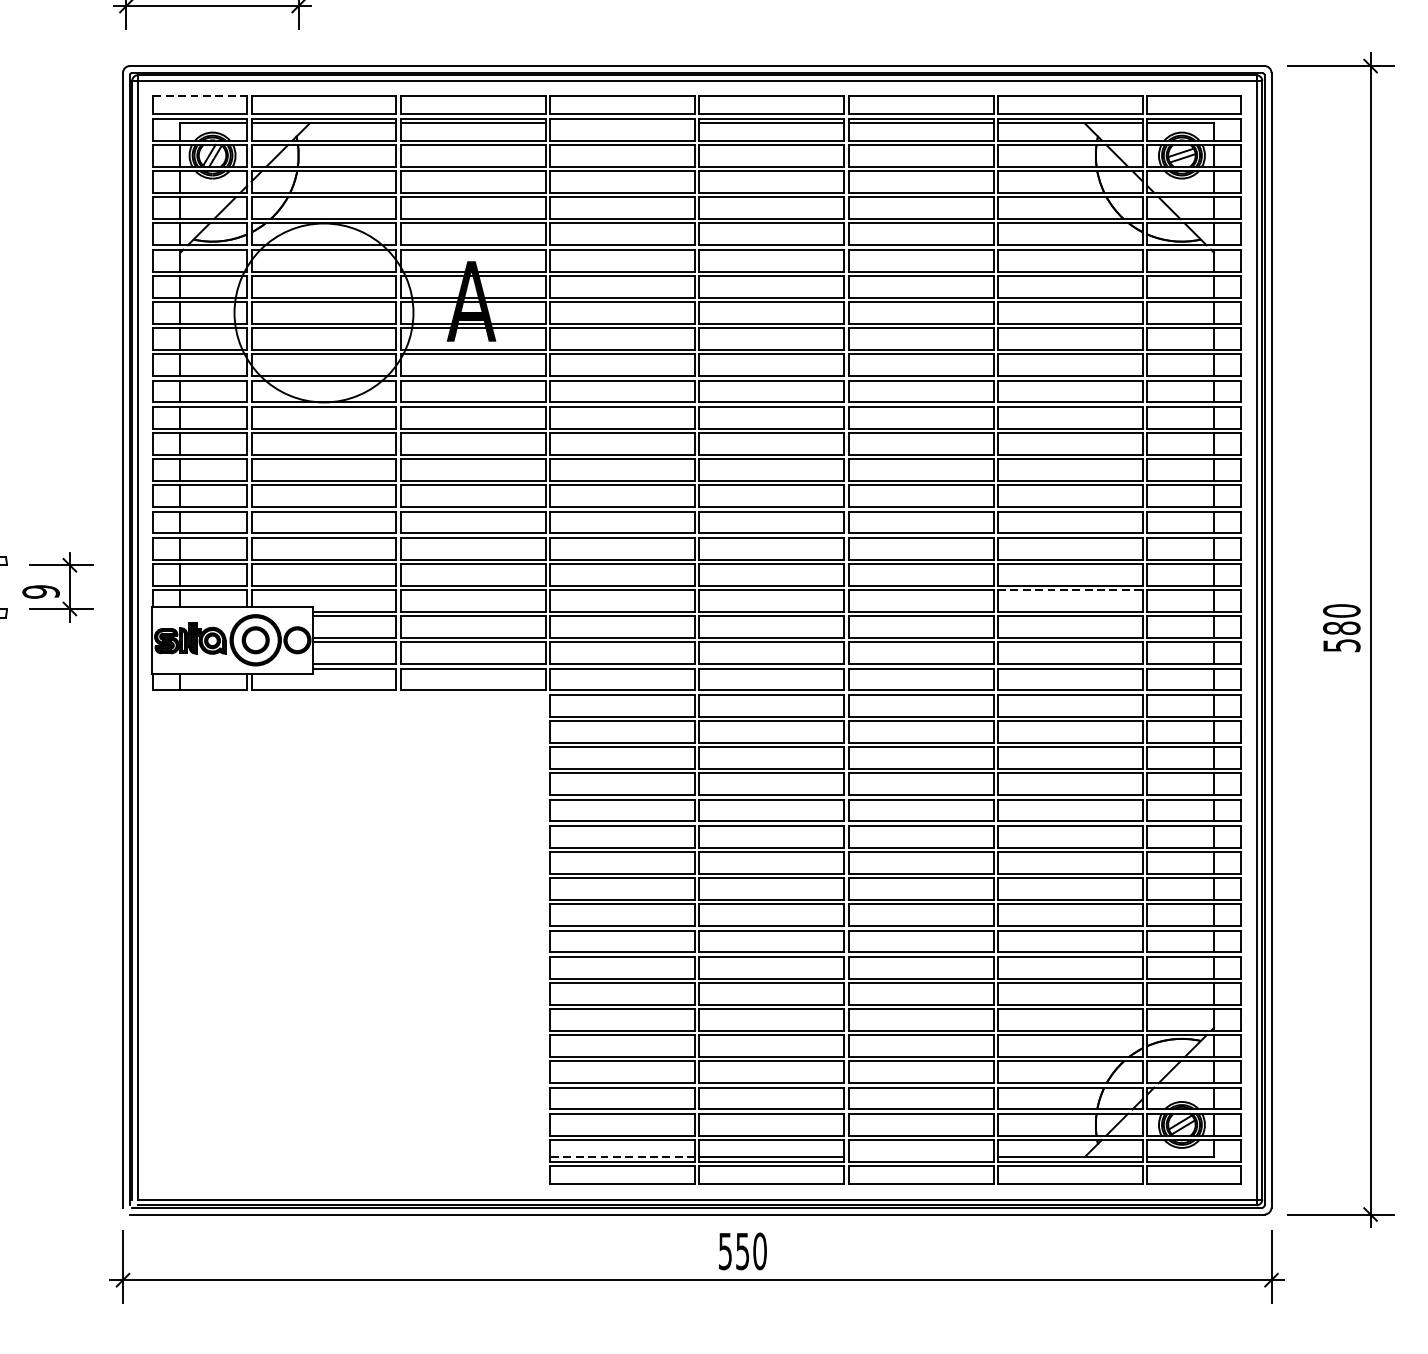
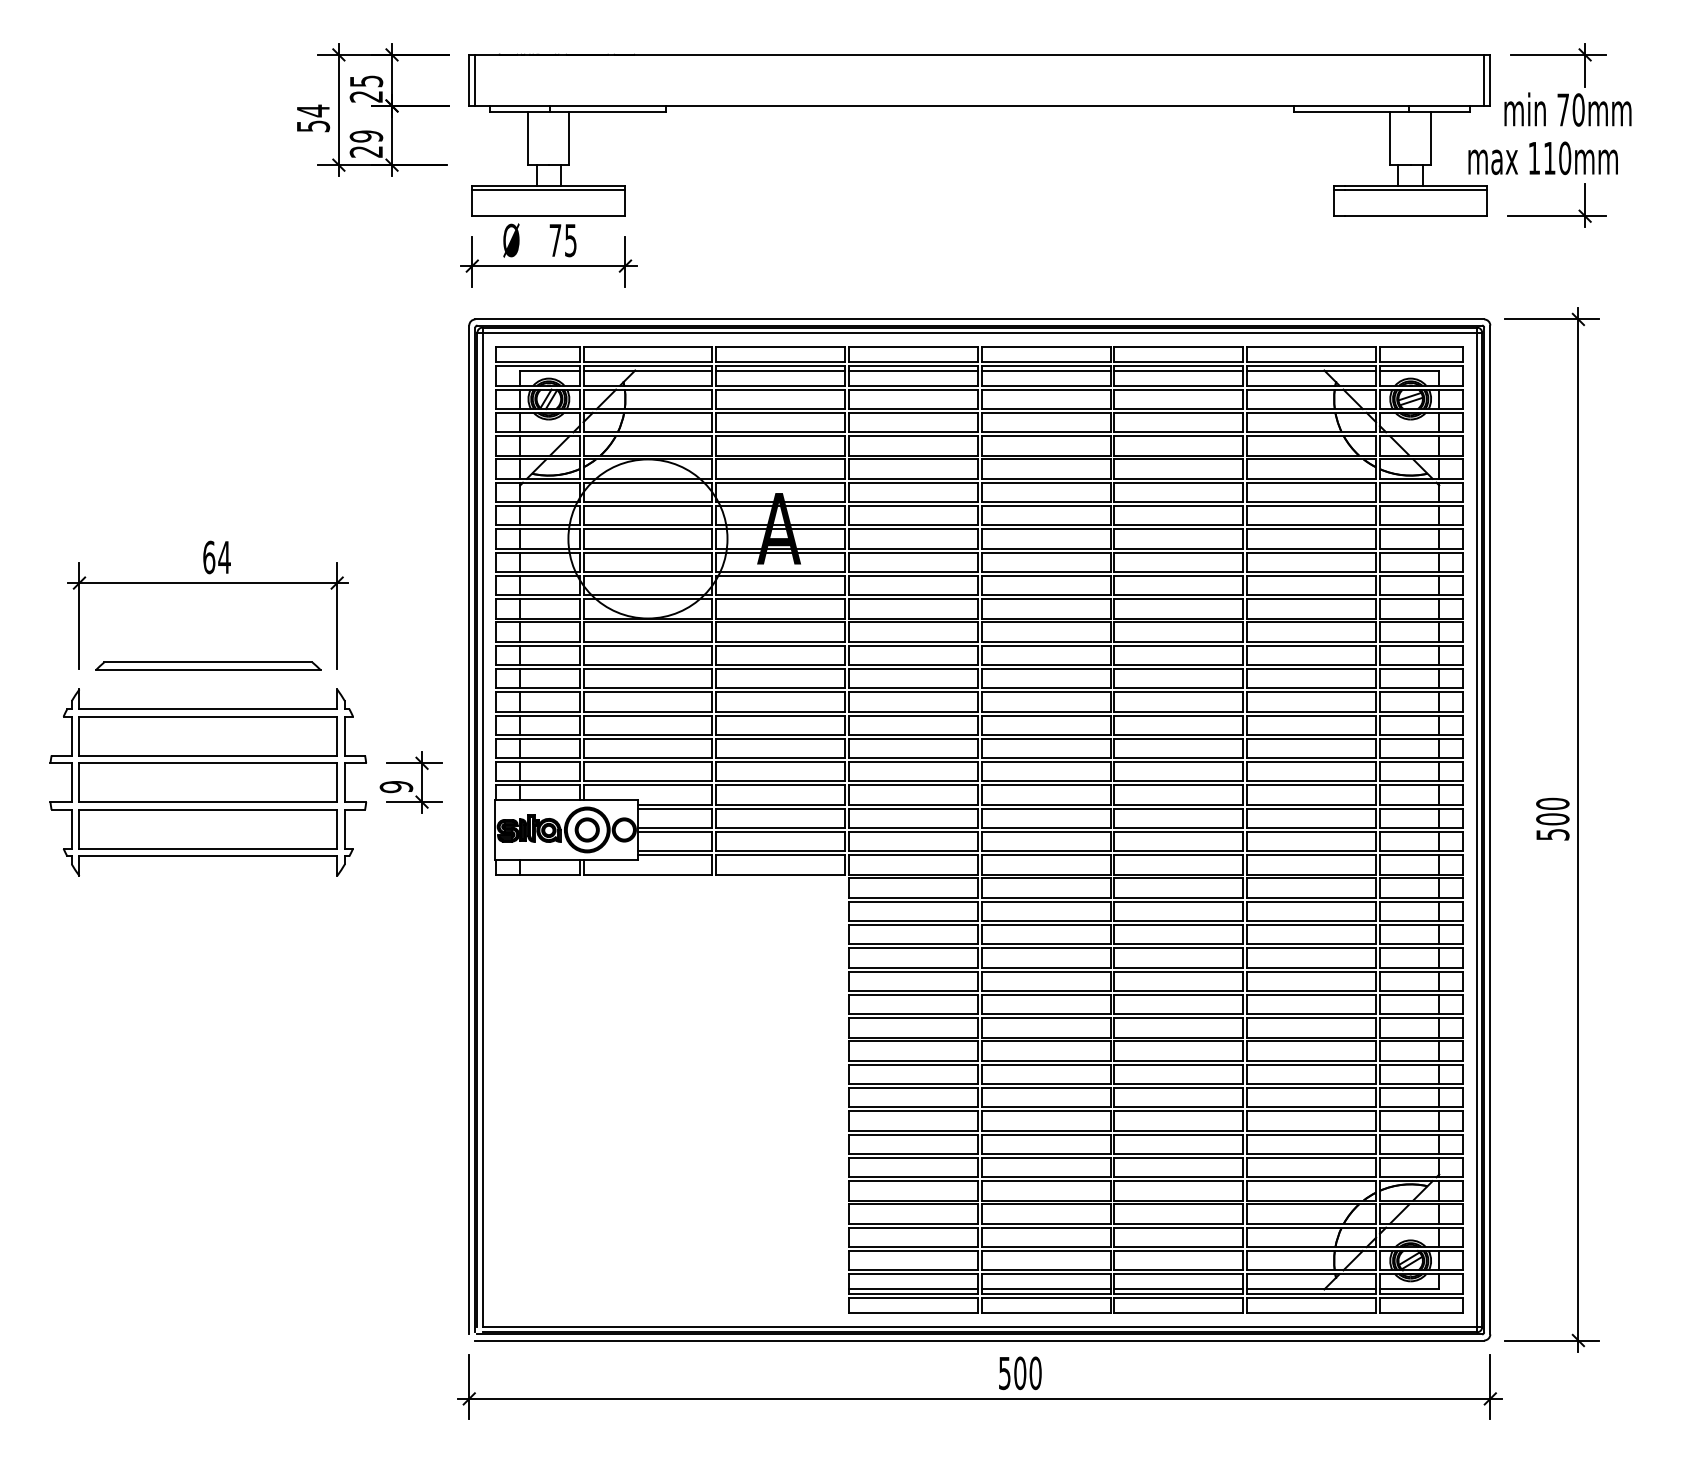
line: (200, 96) -> (538, 346), dashed -> solid
line: (622, 123) -> (913, 370), added
line: (1071, 590) -> (1312, 785), dashed -> solid
text: (1341, 628) -> (1552, 819), 580 -> 500
line: (621, 1157) -> (912, 1289), dashed -> solid
line: (920, 1157) -> (1178, 1289), added
text: (743, 1251) -> (1020, 1373), 550 -> 500

